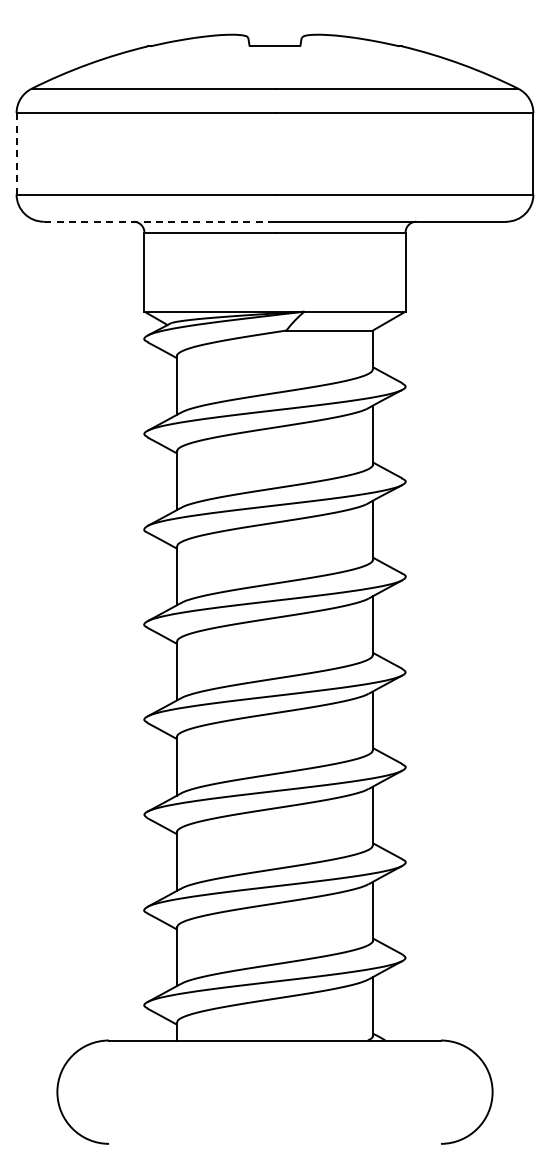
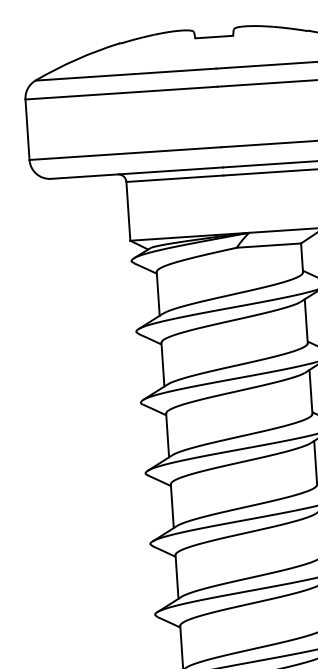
line: (16, 153) -> (27, 129), dashed -> solid
line: (159, 221) -> (137, 172), dashed -> solid

